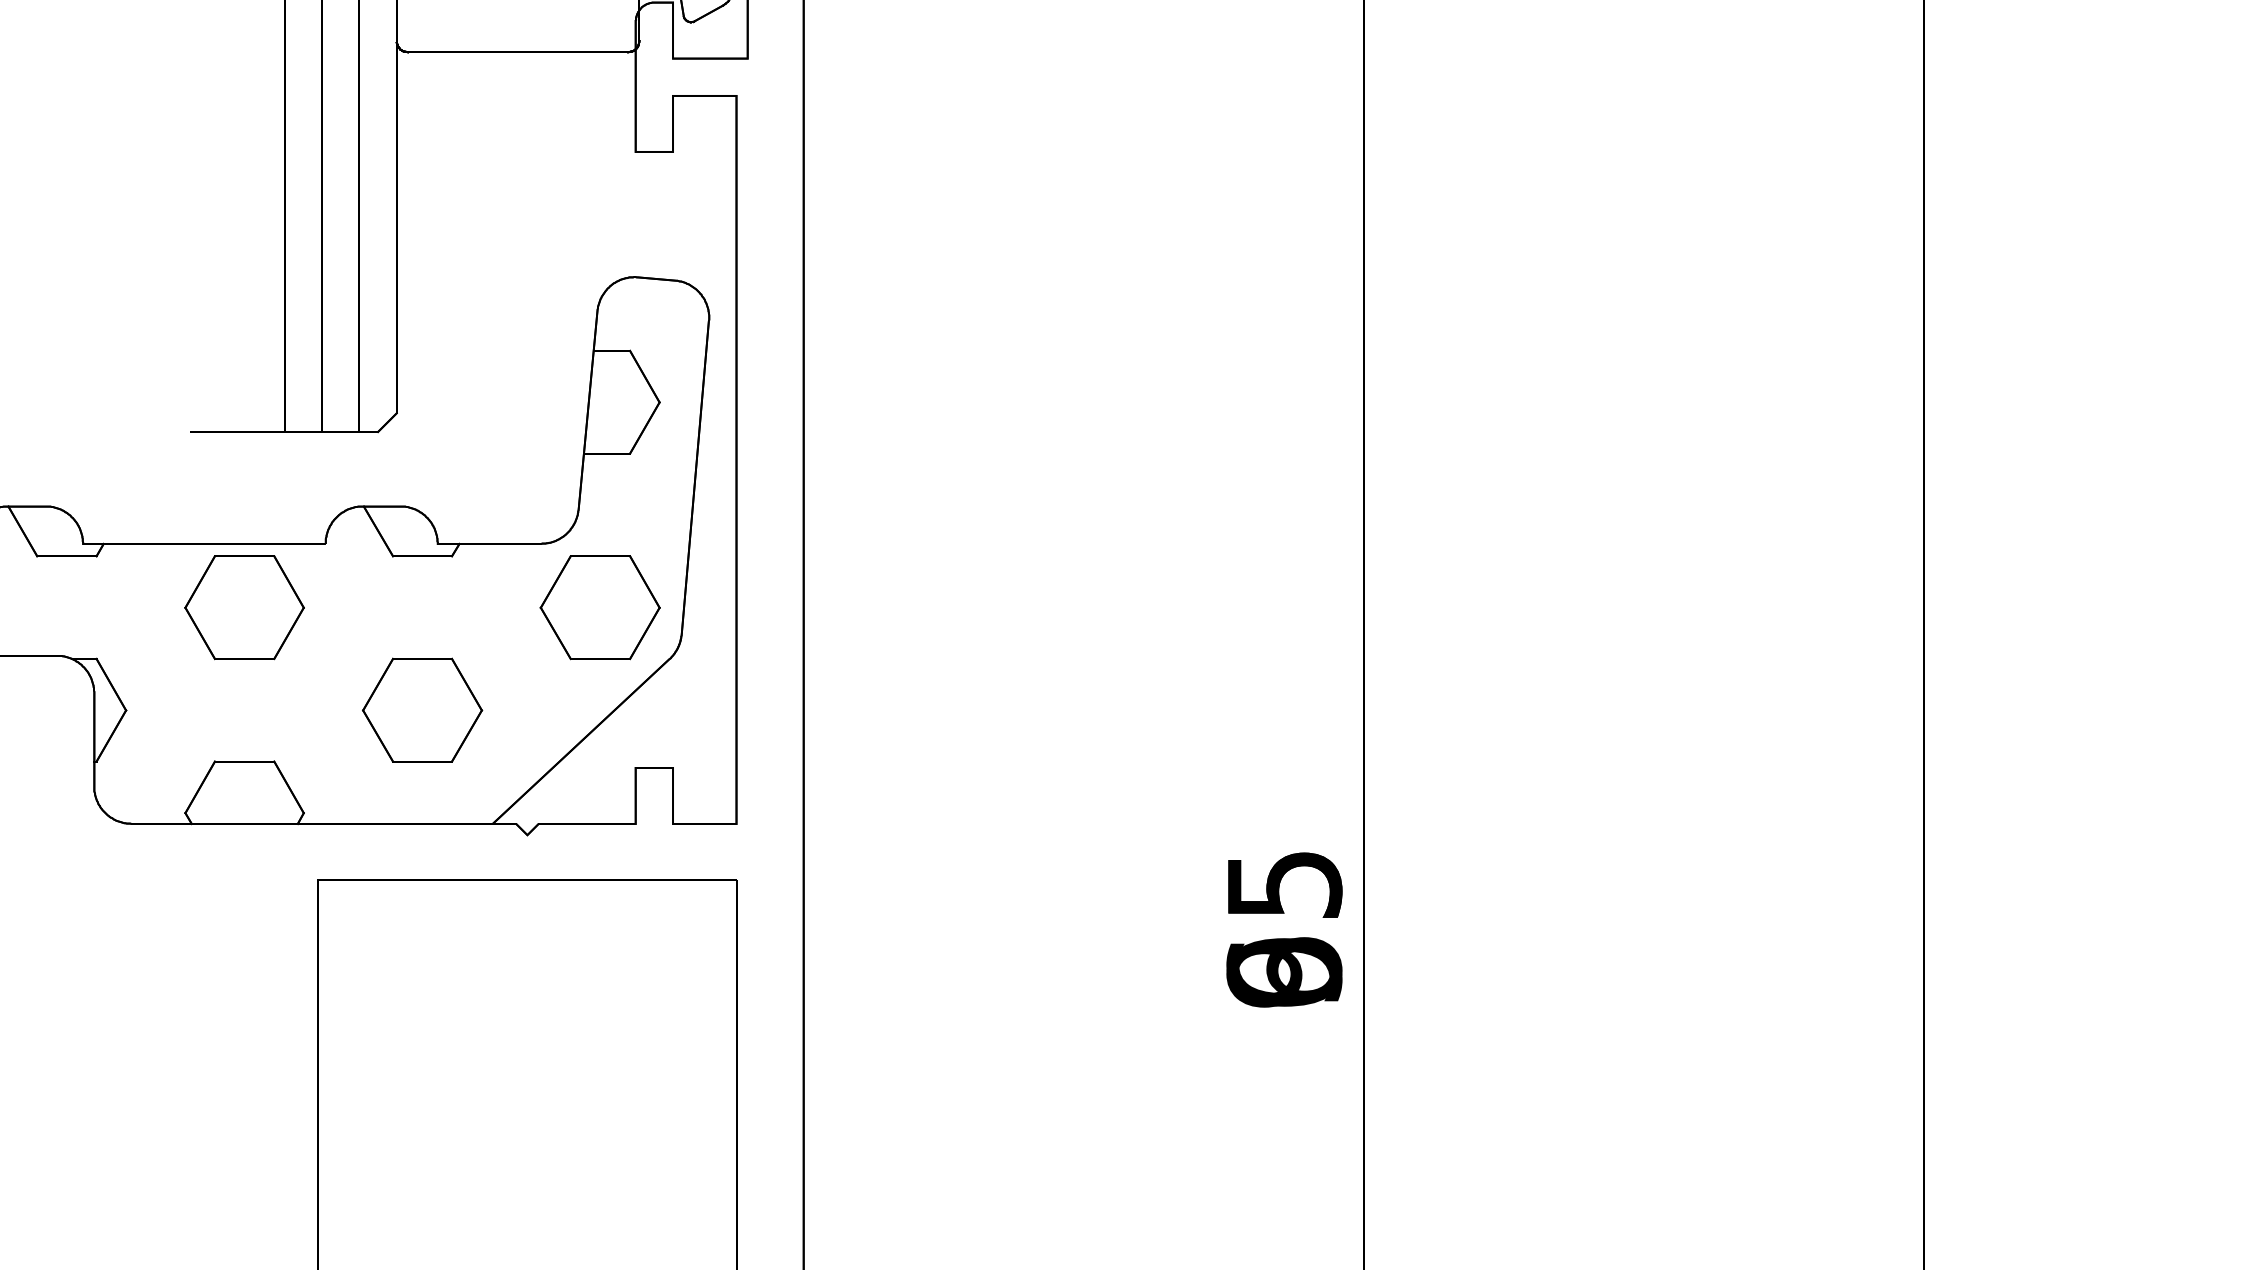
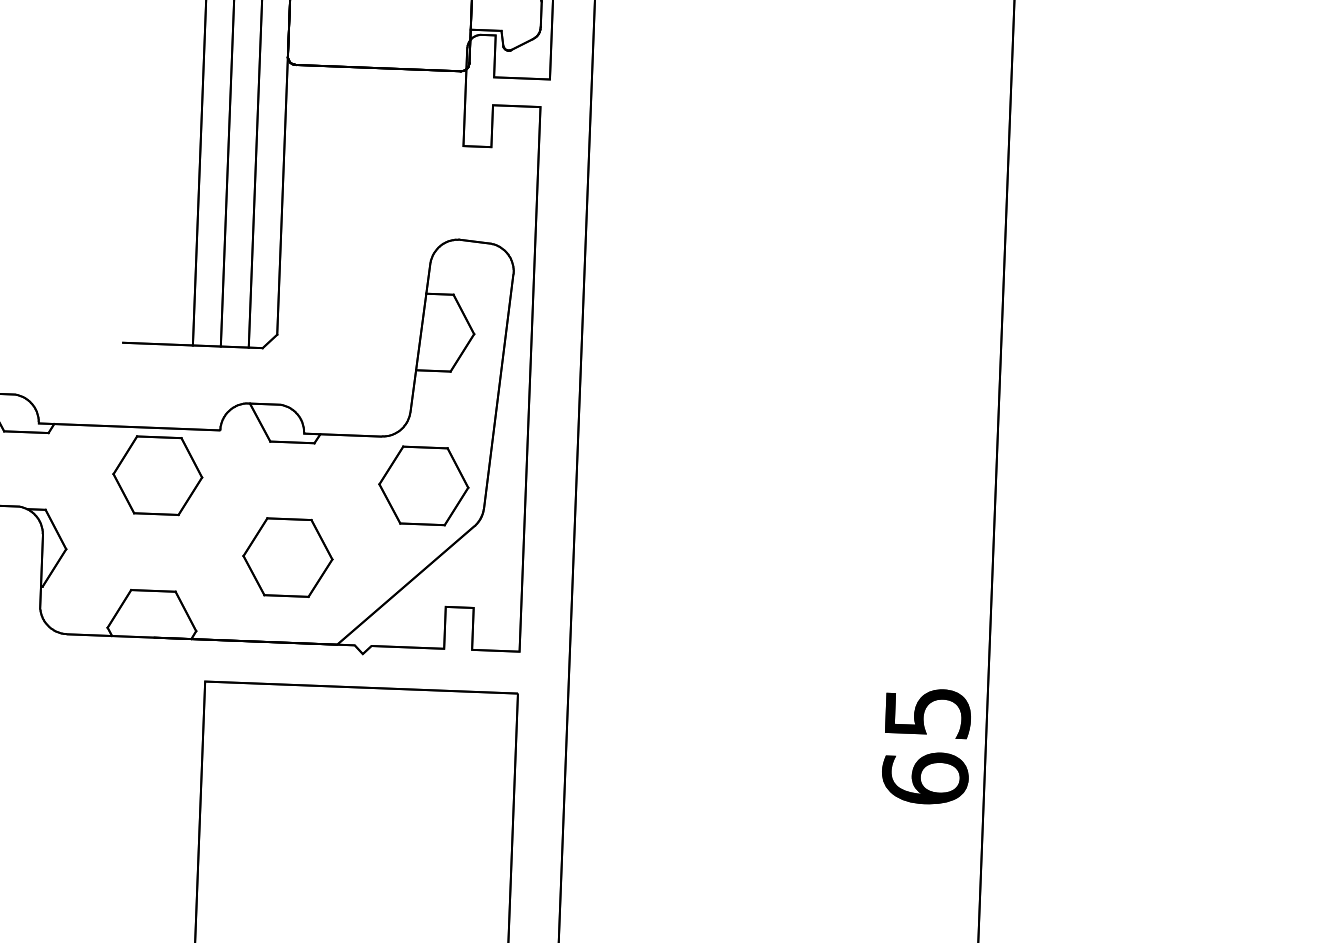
text: (1284, 972) -> (925, 778), 95 -> 65

